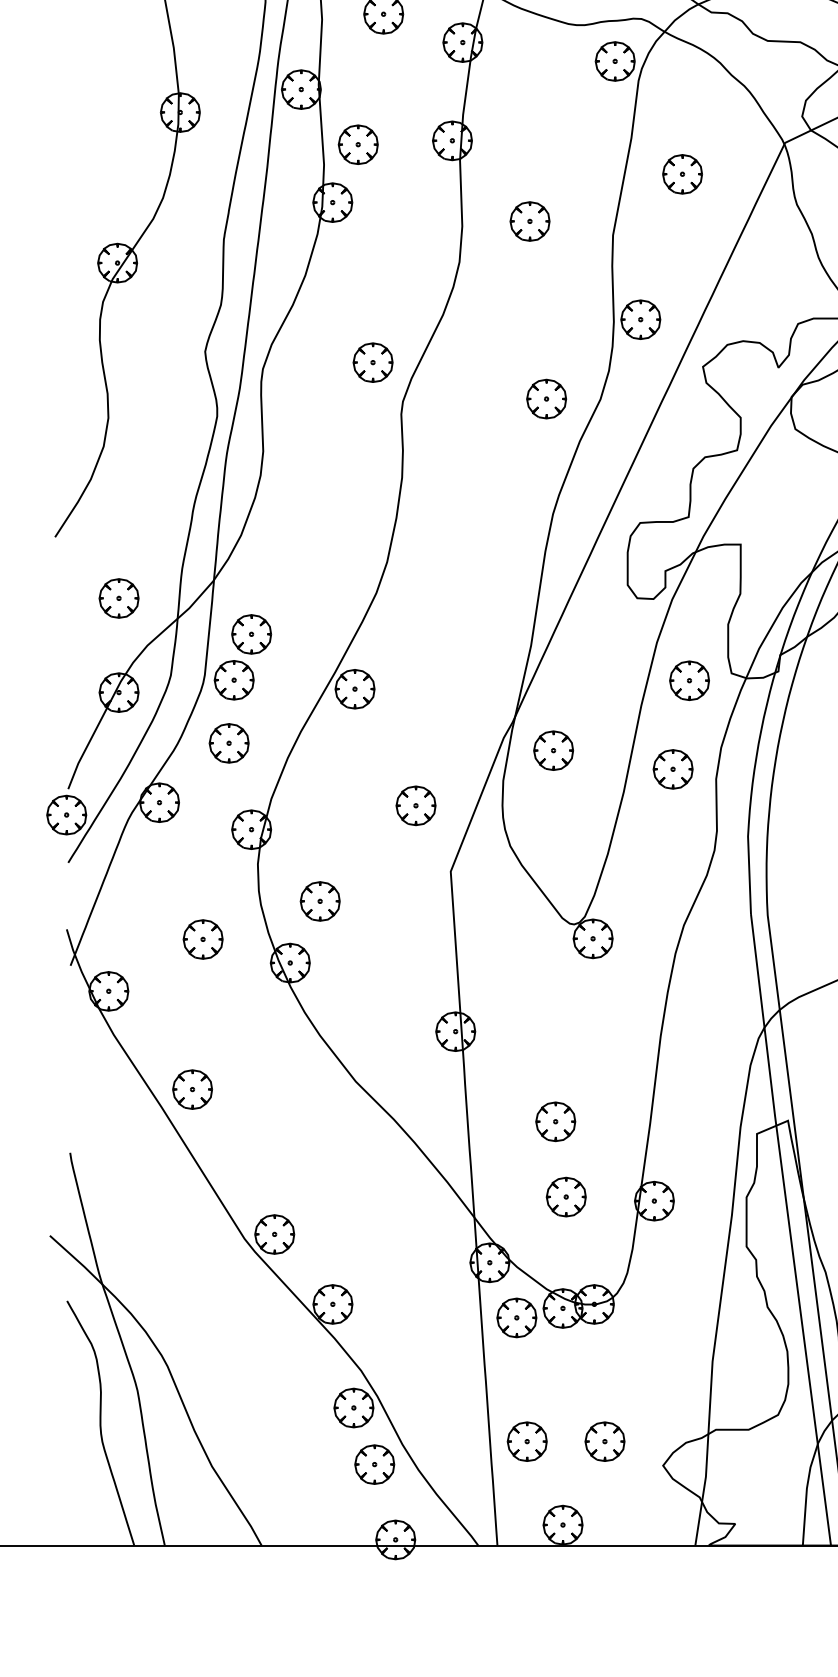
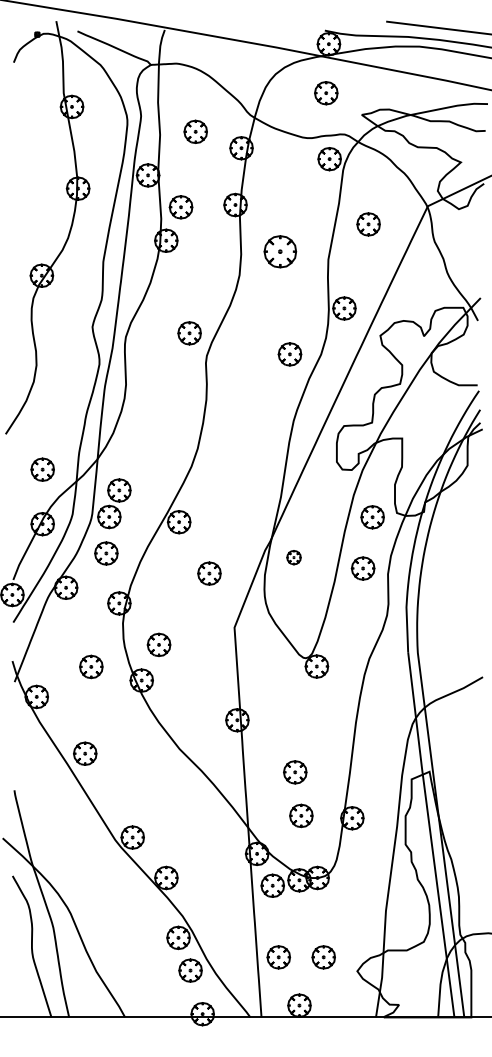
part: (530, 221) -> (280, 251), size x1.4
part: (552, 750) -> (293, 557), size x0.6
part: (416, 805) -> (209, 573), moved

